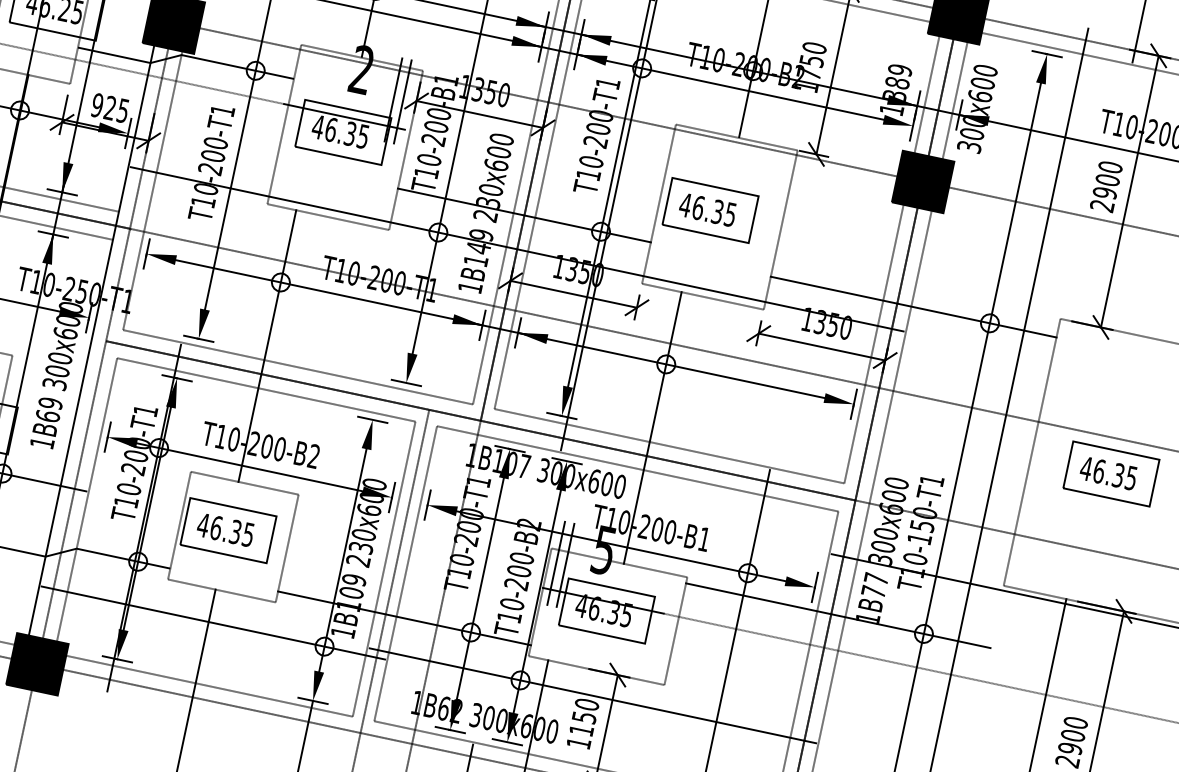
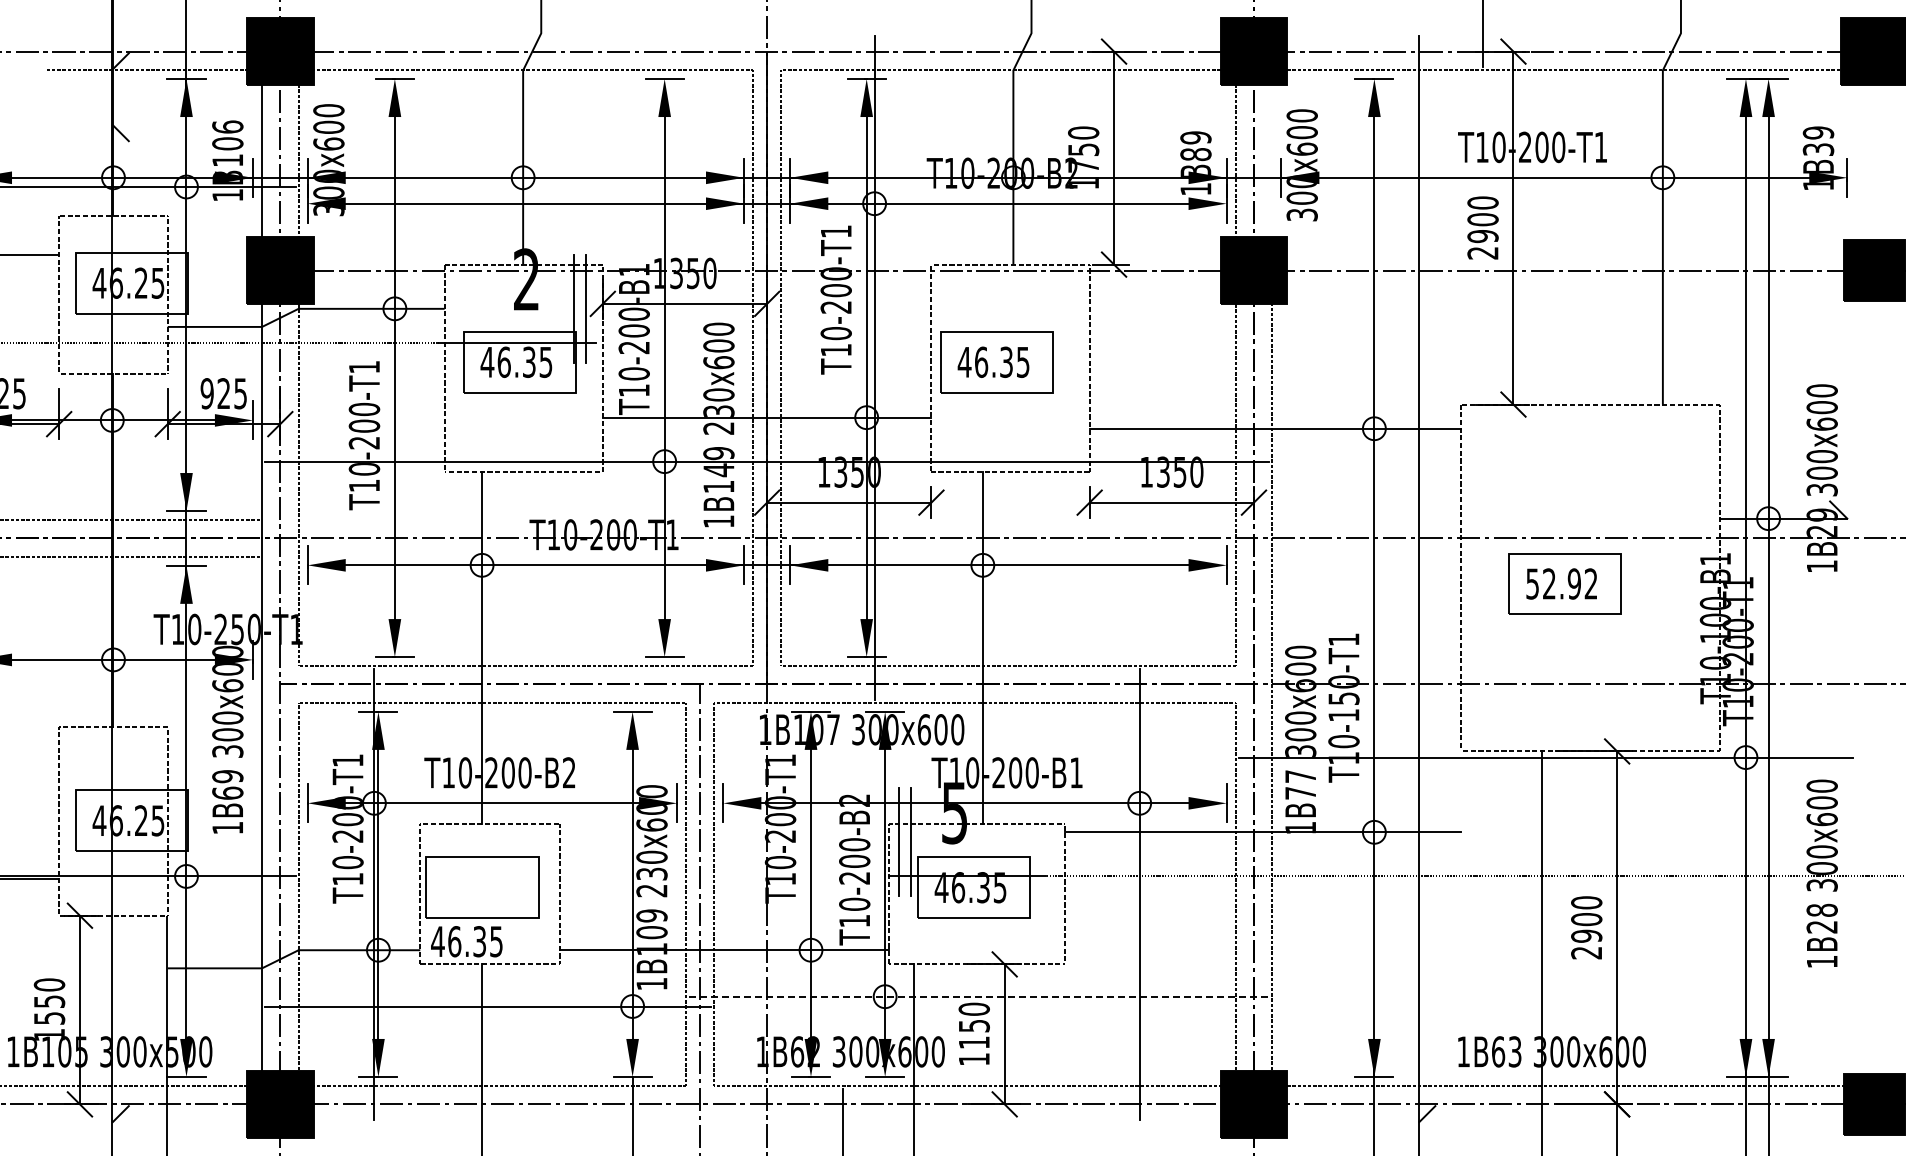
line: (955, 100) -> (1272, 161), removed
text: (1108, 473) -> (1561, 583), 46.35 -> 52.92
text: (225, 529) -> (466, 941), moved
line: (593, 695) -> (979, 996), solid -> dashed

